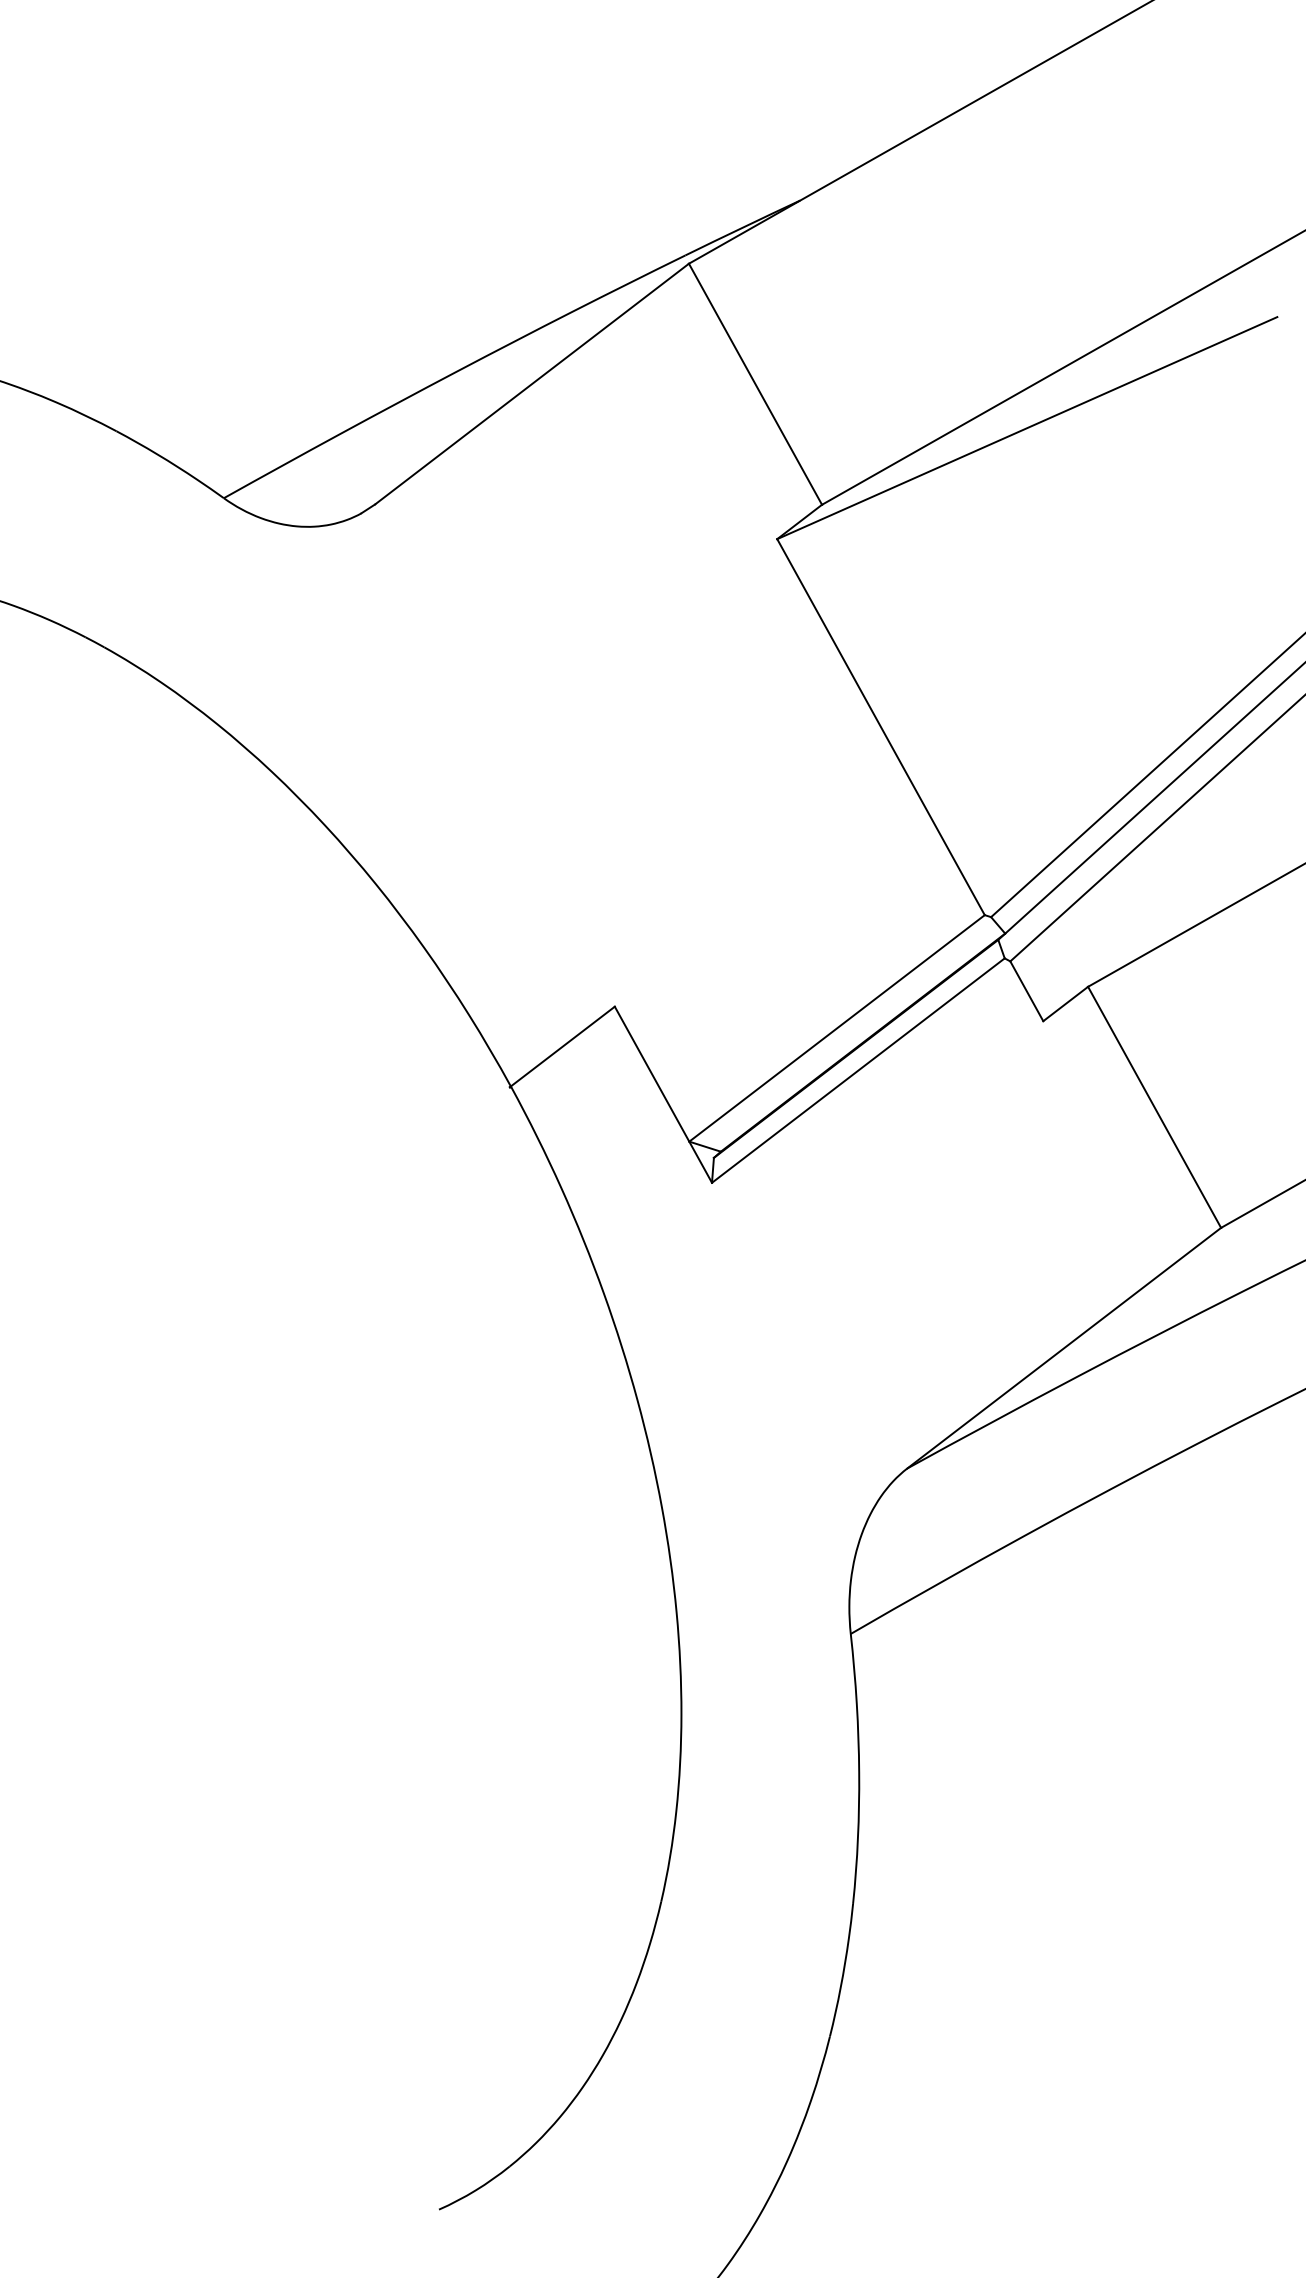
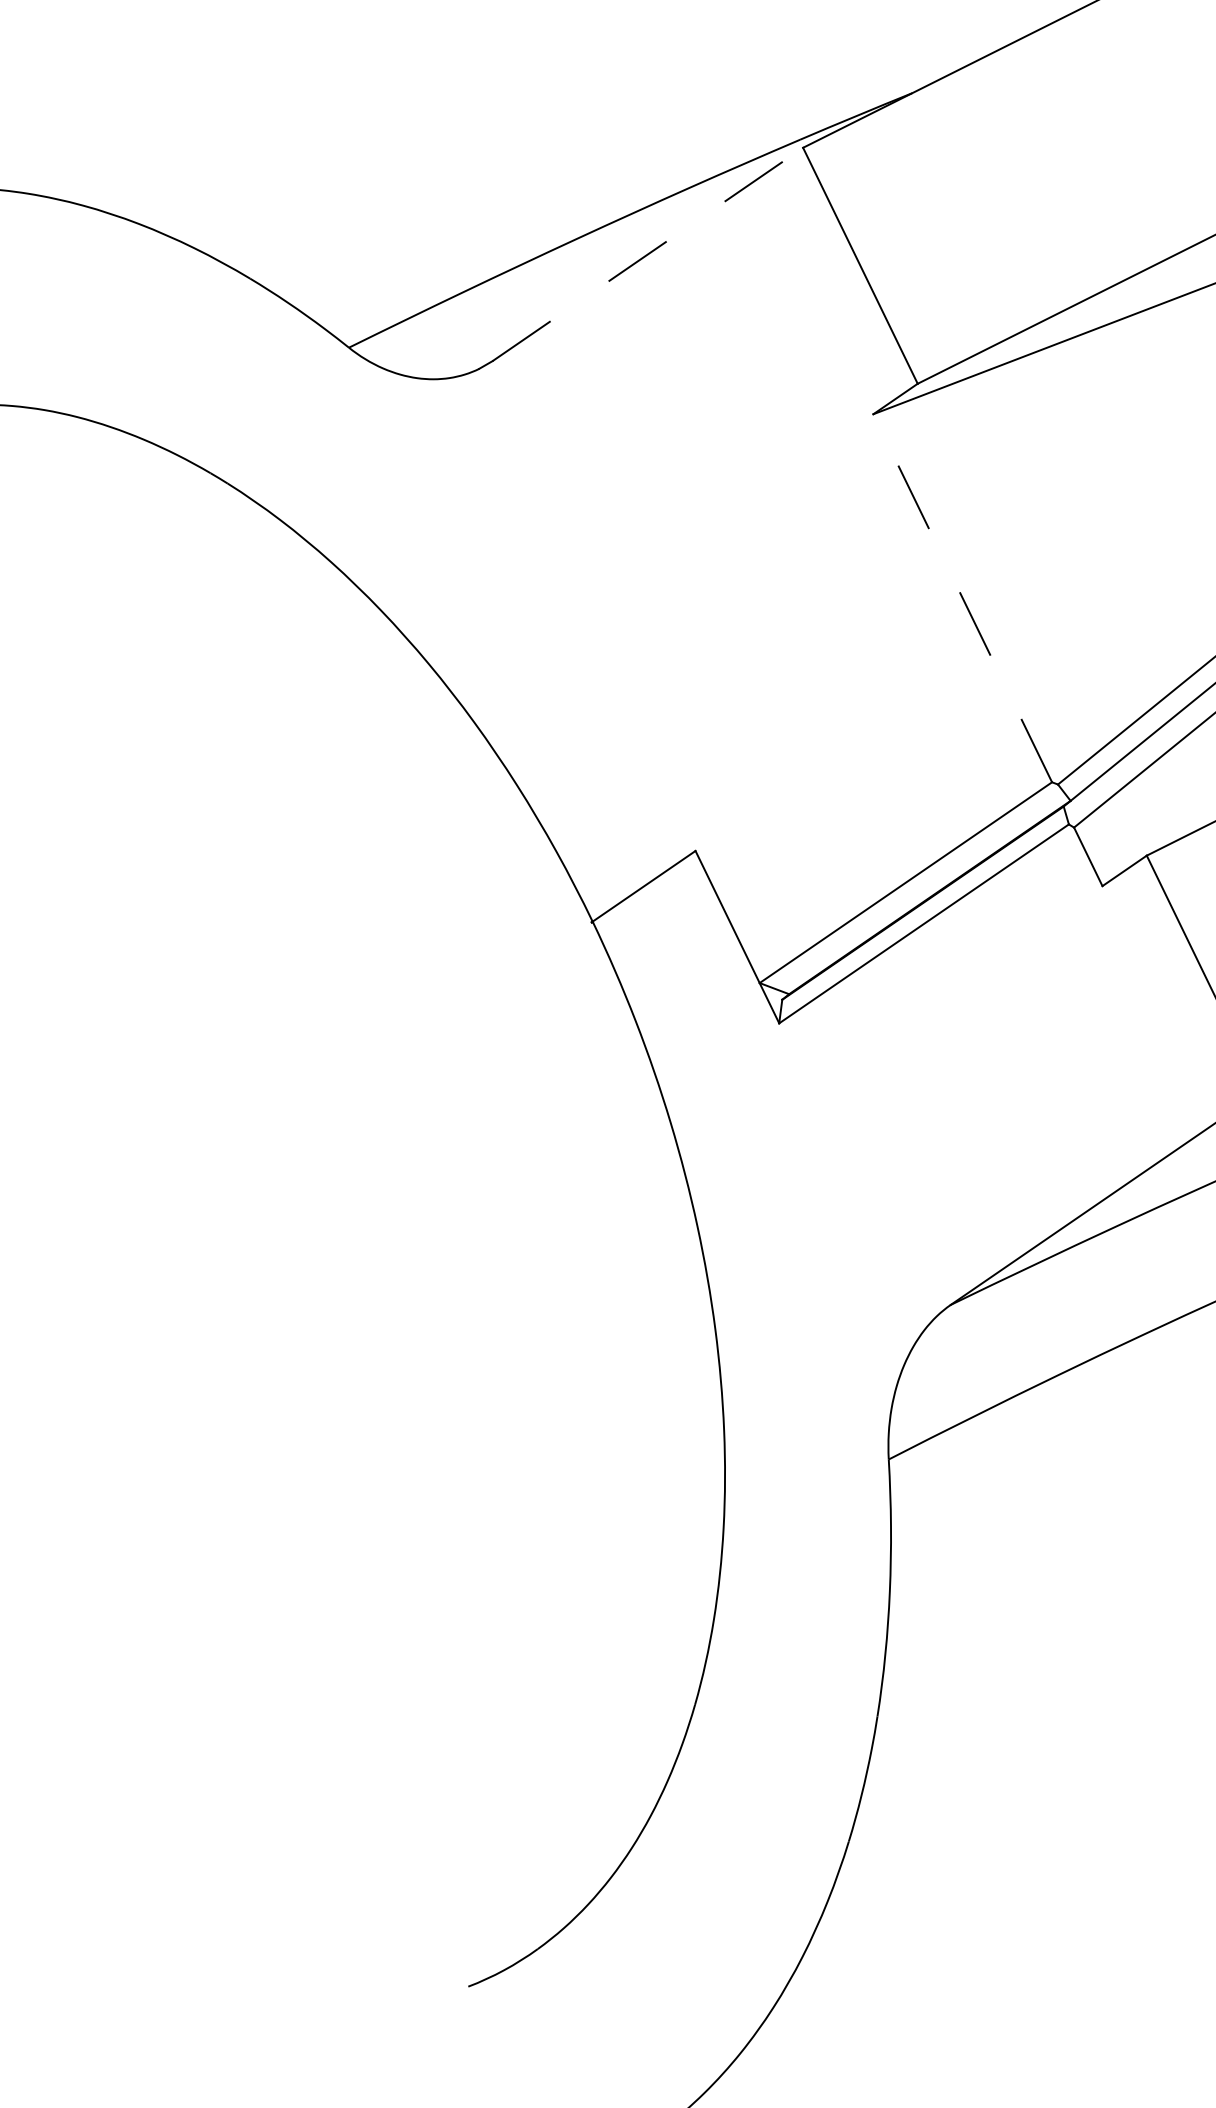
line: (532, 384) -> (648, 254), solid -> dashed
line: (881, 727) -> (963, 598), solid -> dashed

